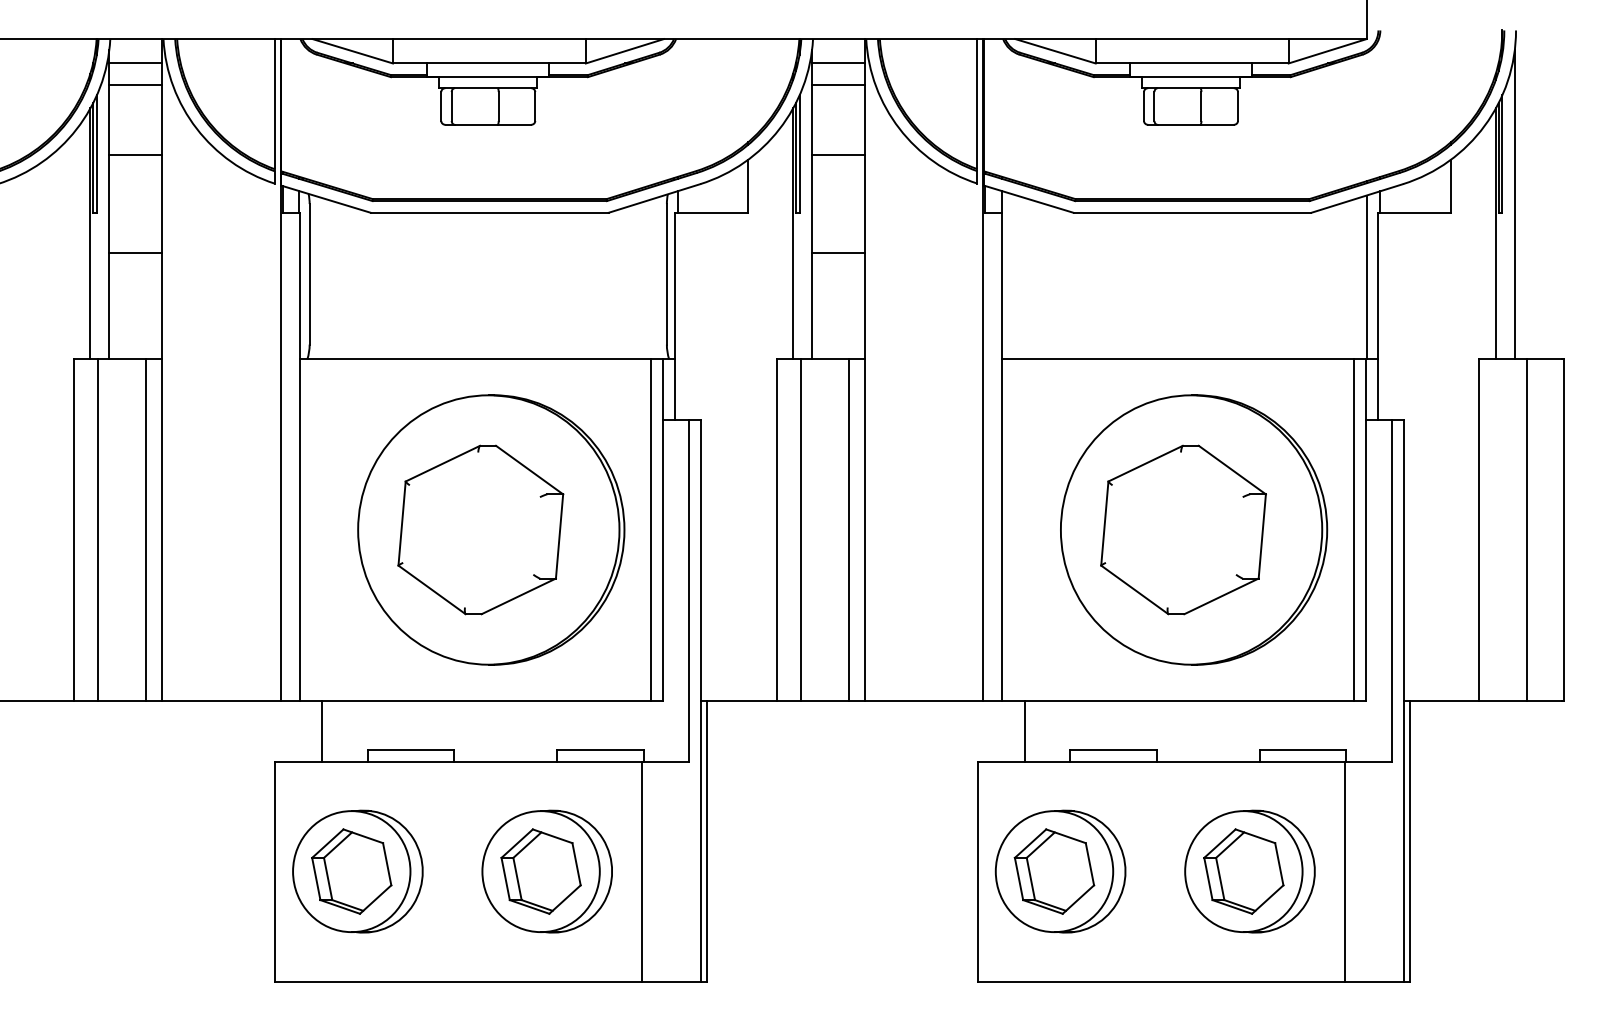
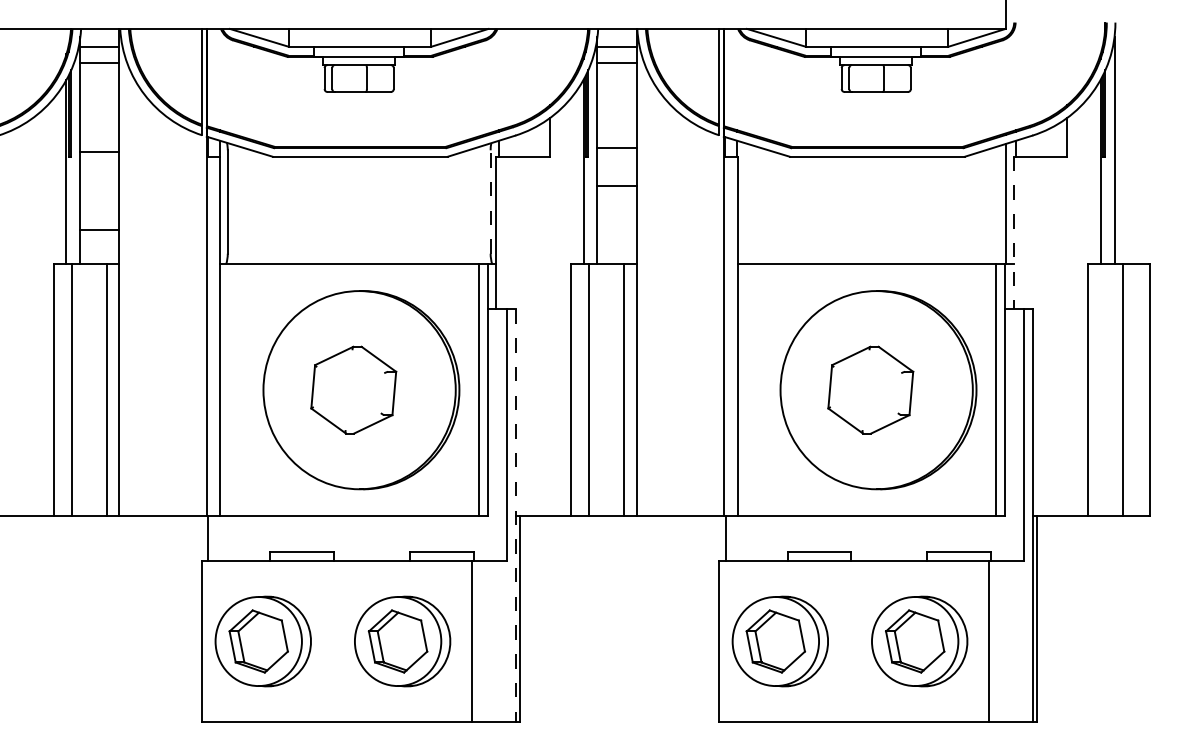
line: (135, 155) -> (99, 152), moved
line: (838, 155) -> (616, 148), moved
line: (135, 252) -> (99, 229), moved
line: (666, 273) -> (490, 201), solid -> dashed
line: (1377, 316) -> (1013, 233), solid -> dashed
part: (480, 529) -> (353, 389), size x0.7
part: (1183, 529) -> (870, 389), size x0.7
line: (700, 700) -> (515, 515), solid -> dashed
line: (322, 730) -> (207, 537), moved
line: (1024, 730) -> (725, 537), moved

